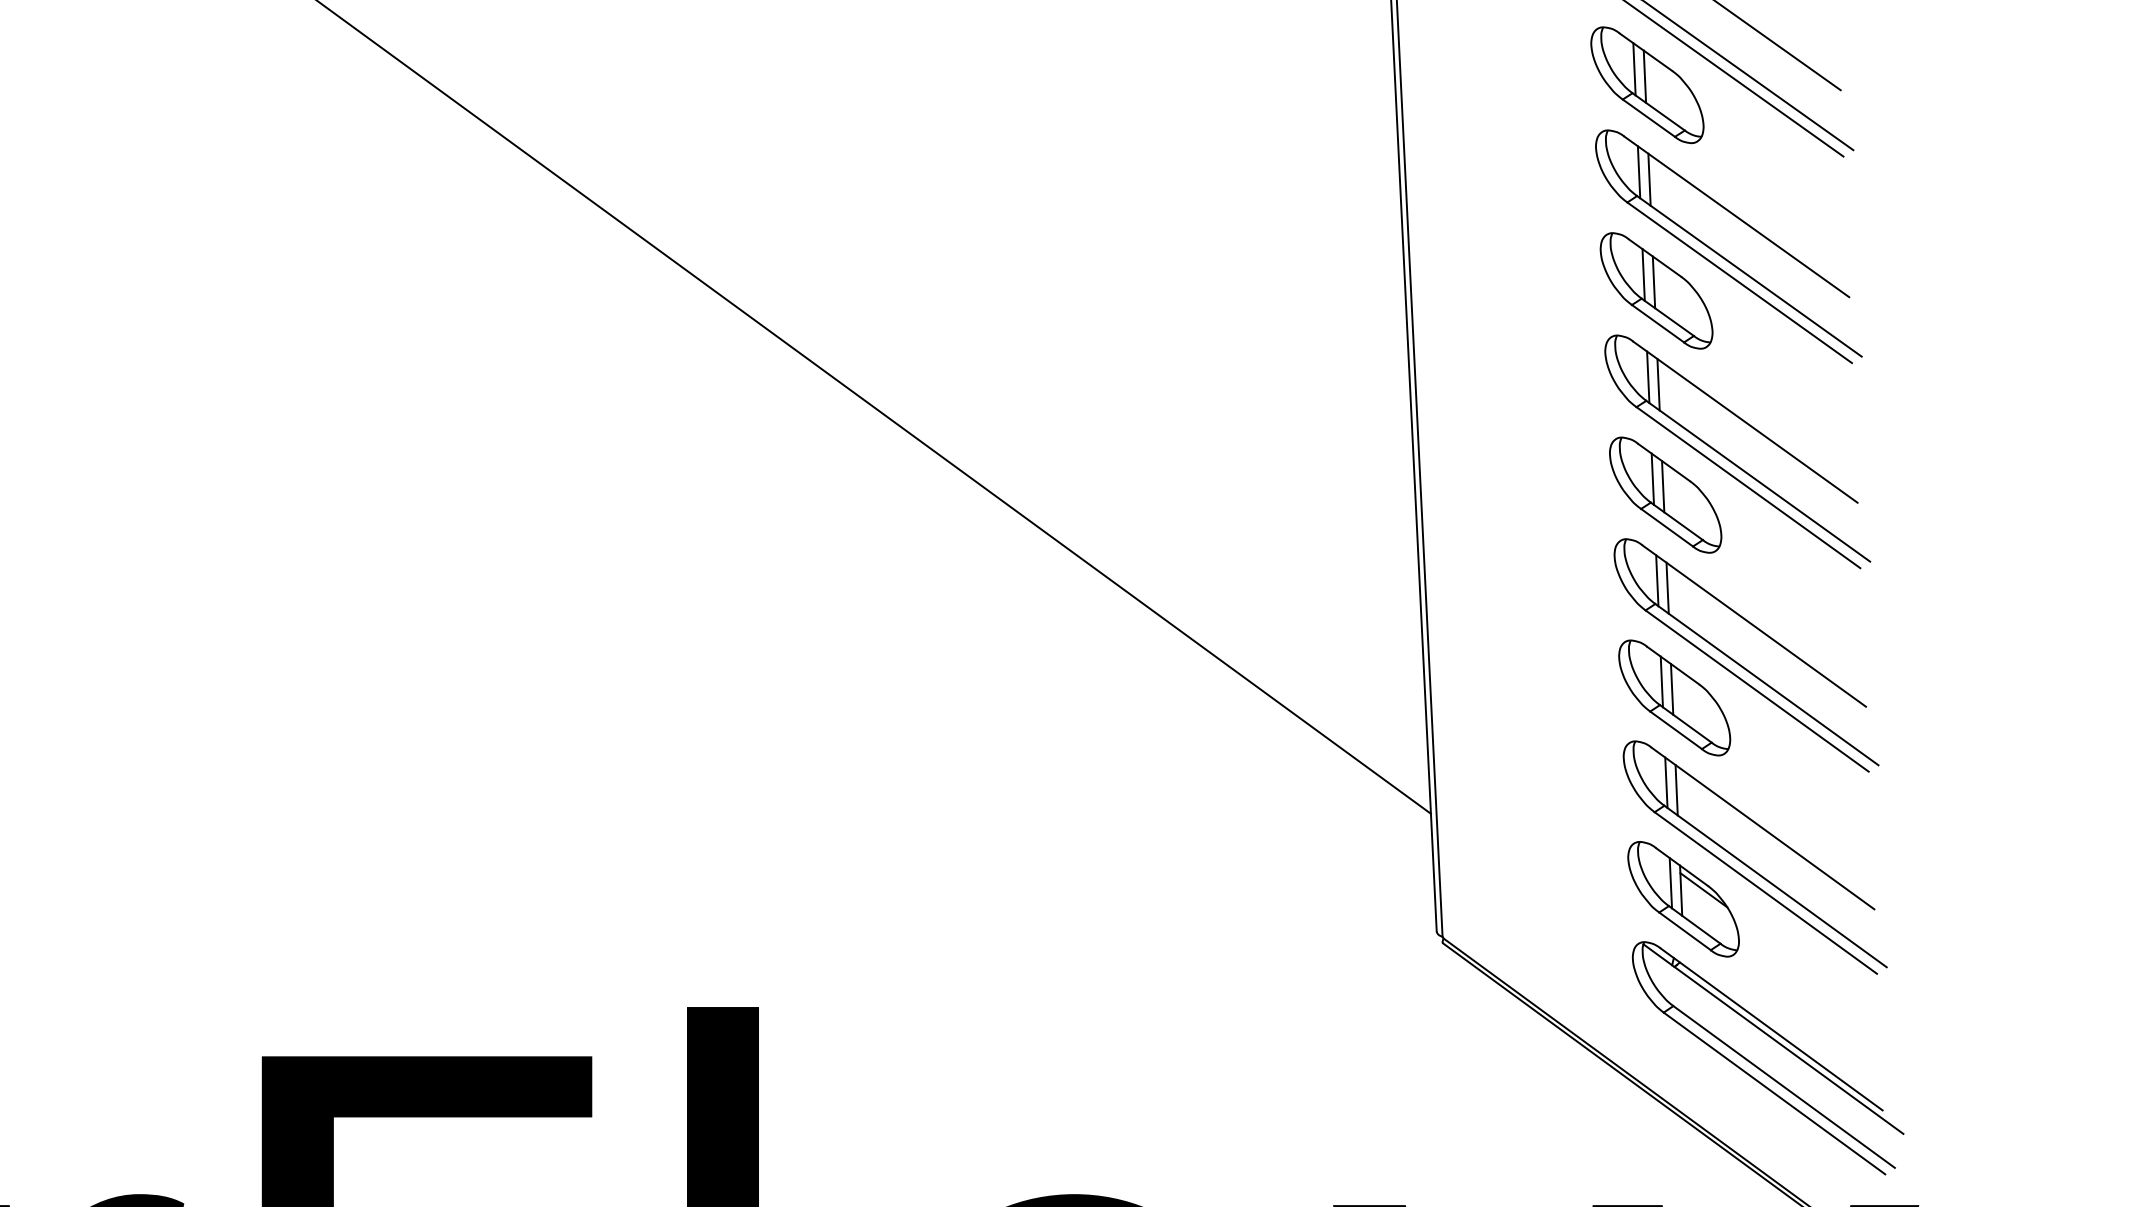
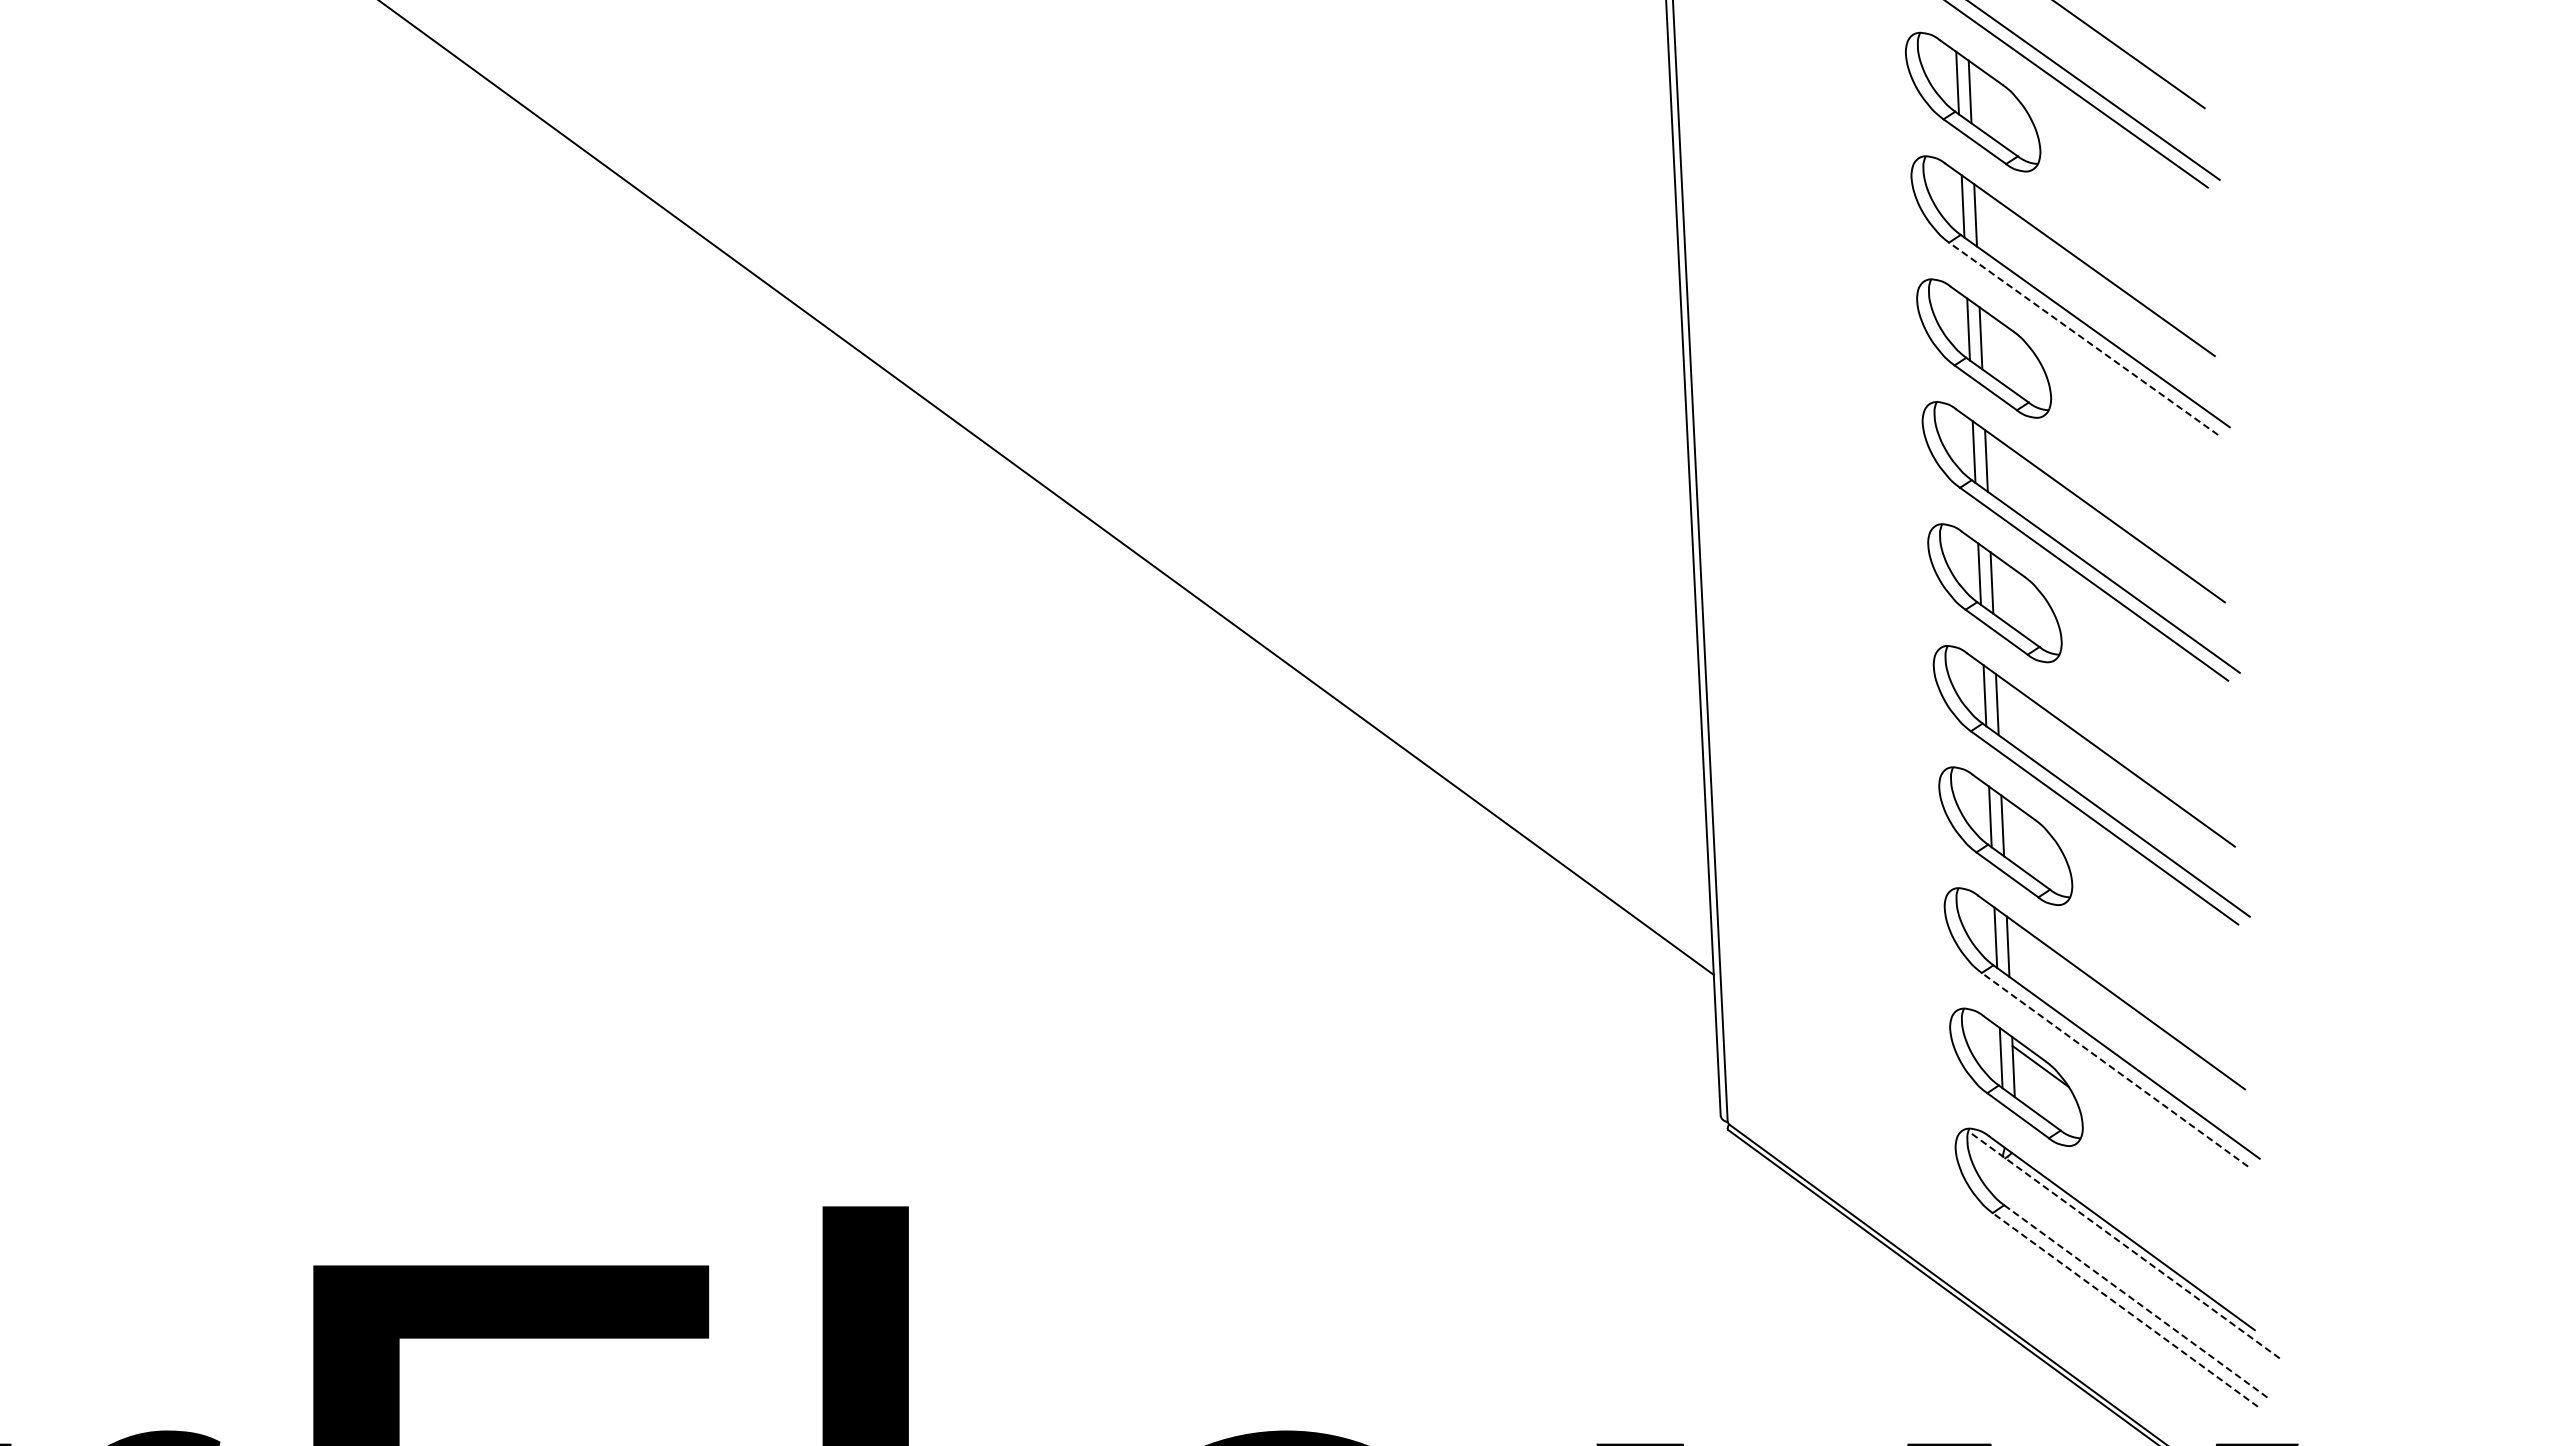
line: (1739, 282) -> (2083, 338), solid -> dashed
line: (1765, 892) -> (2114, 1069), solid -> dashed
line: (1773, 1038) -> (2124, 1244), solid -> dashed
line: (1784, 1087) -> (2137, 1302), solid -> dashed
line: (1773, 1093) -> (2124, 1309), solid -> dashed

